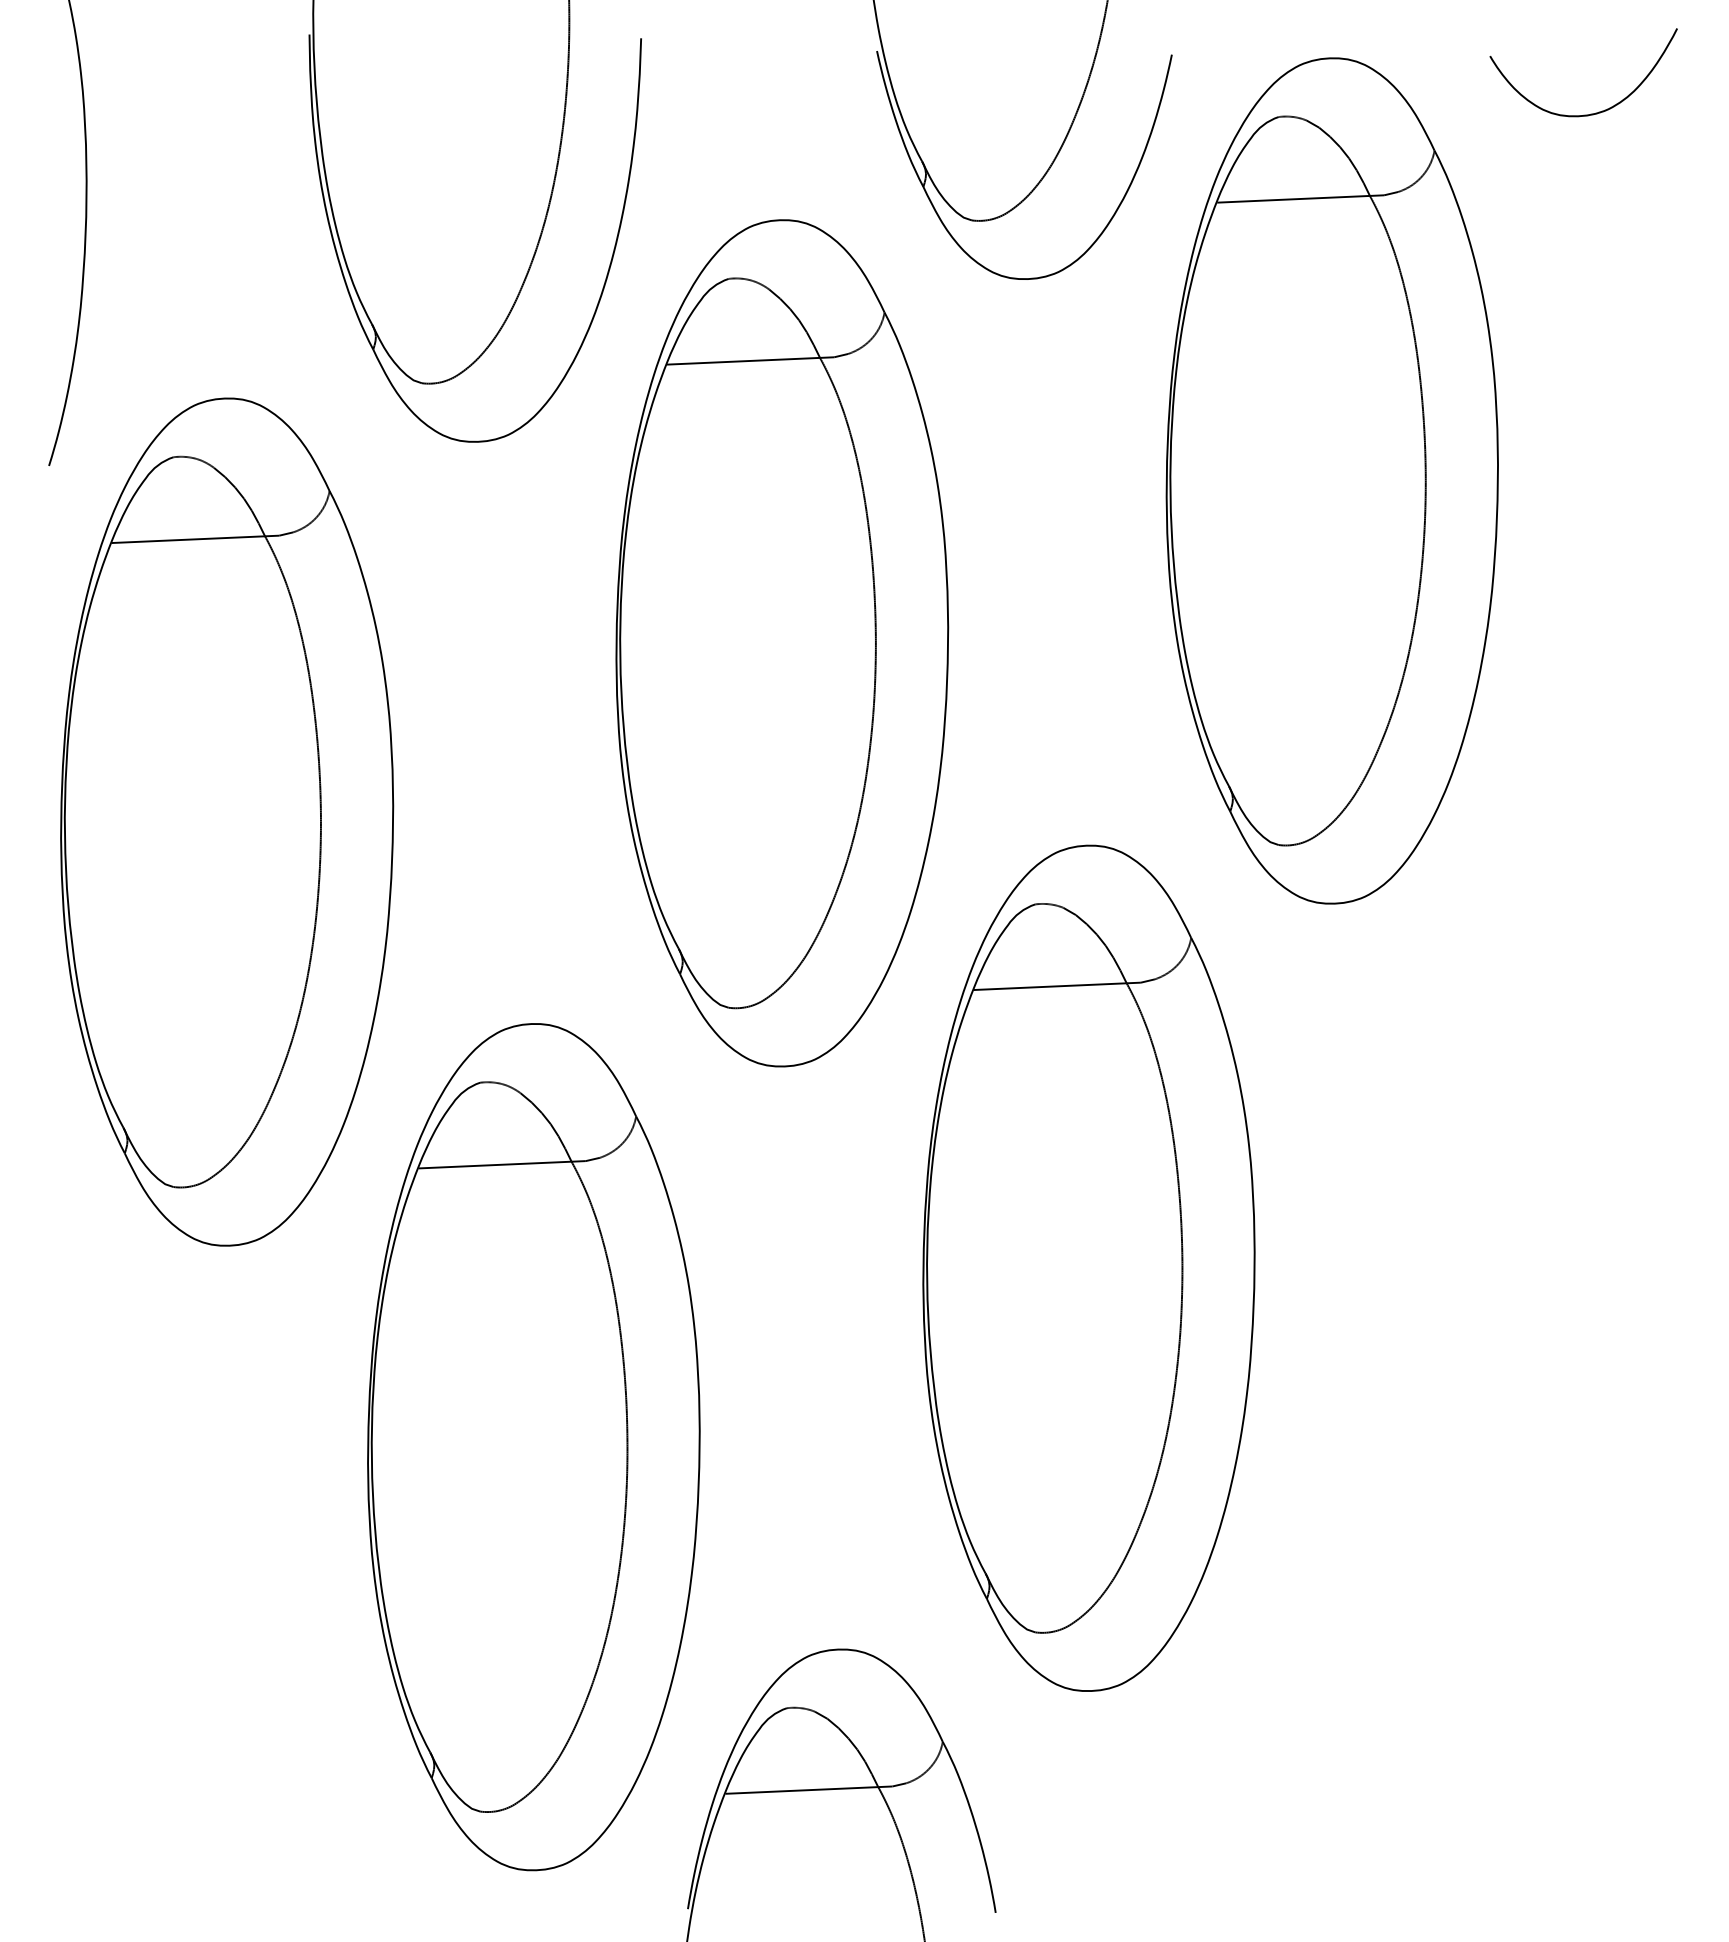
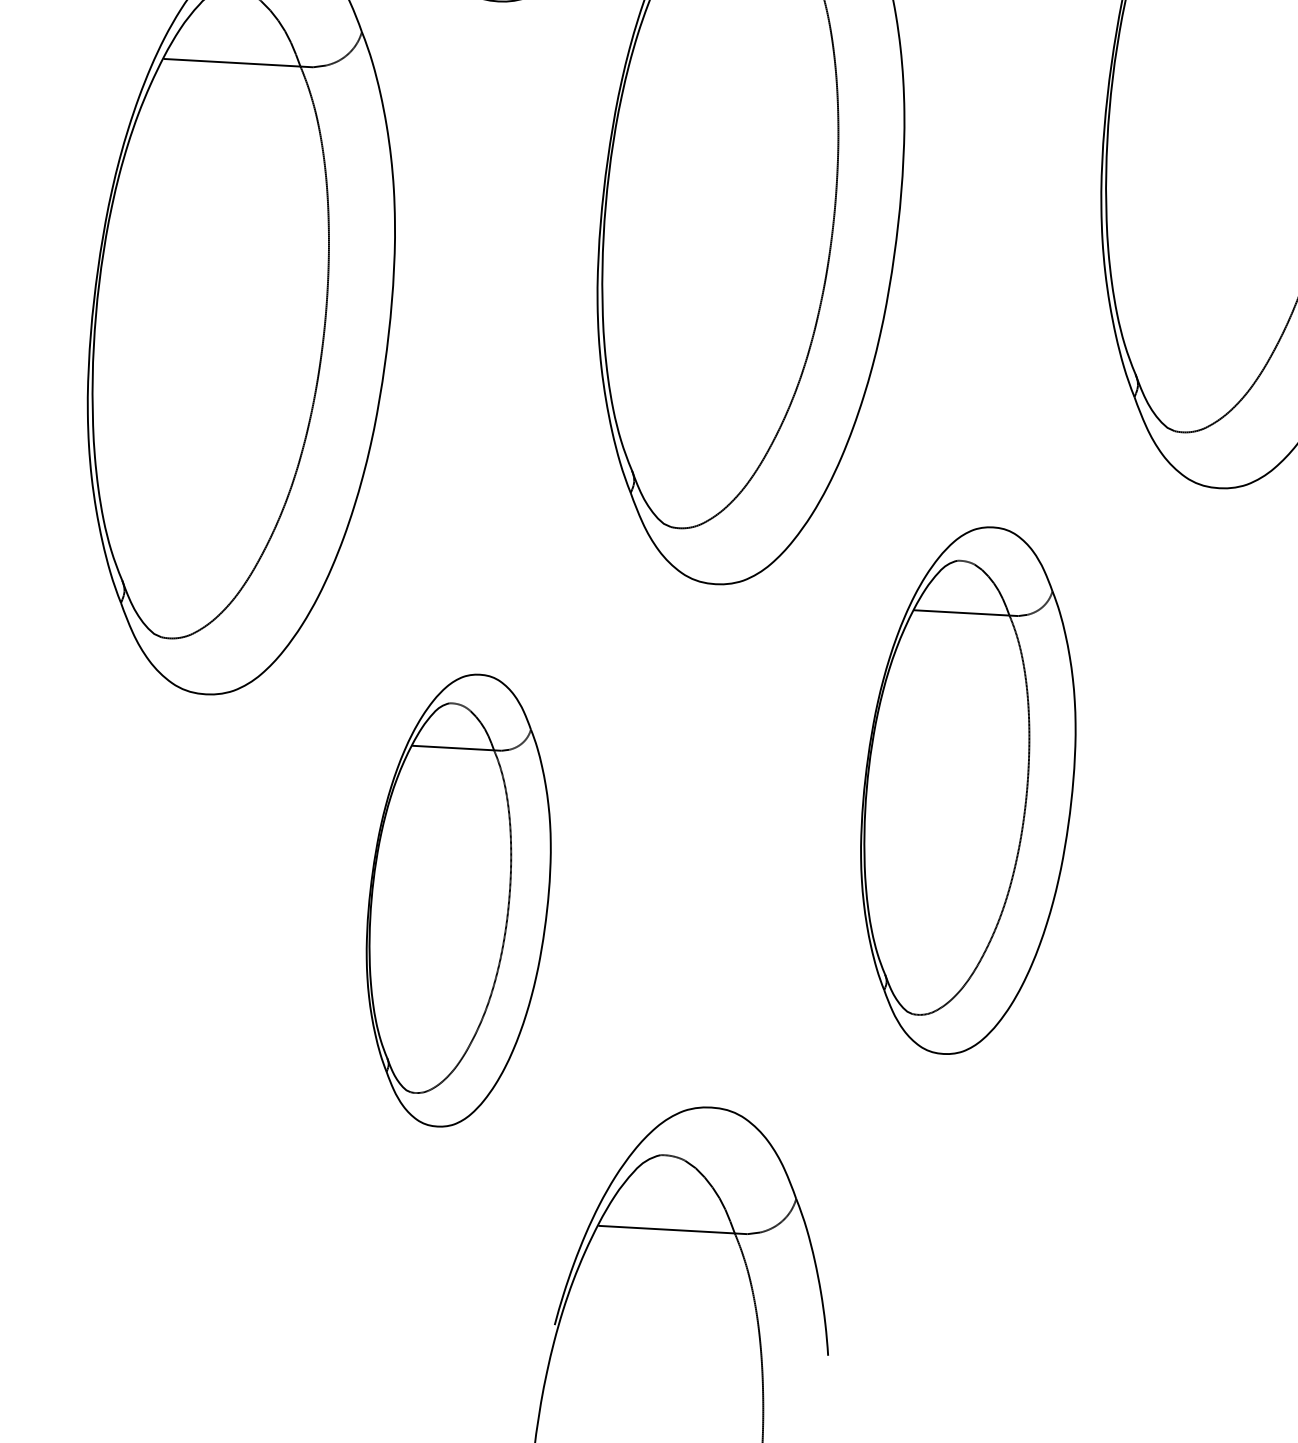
part: (1088, 1267) -> (967, 789), size x0.7
part: (533, 1447) -> (458, 900), size x0.6

